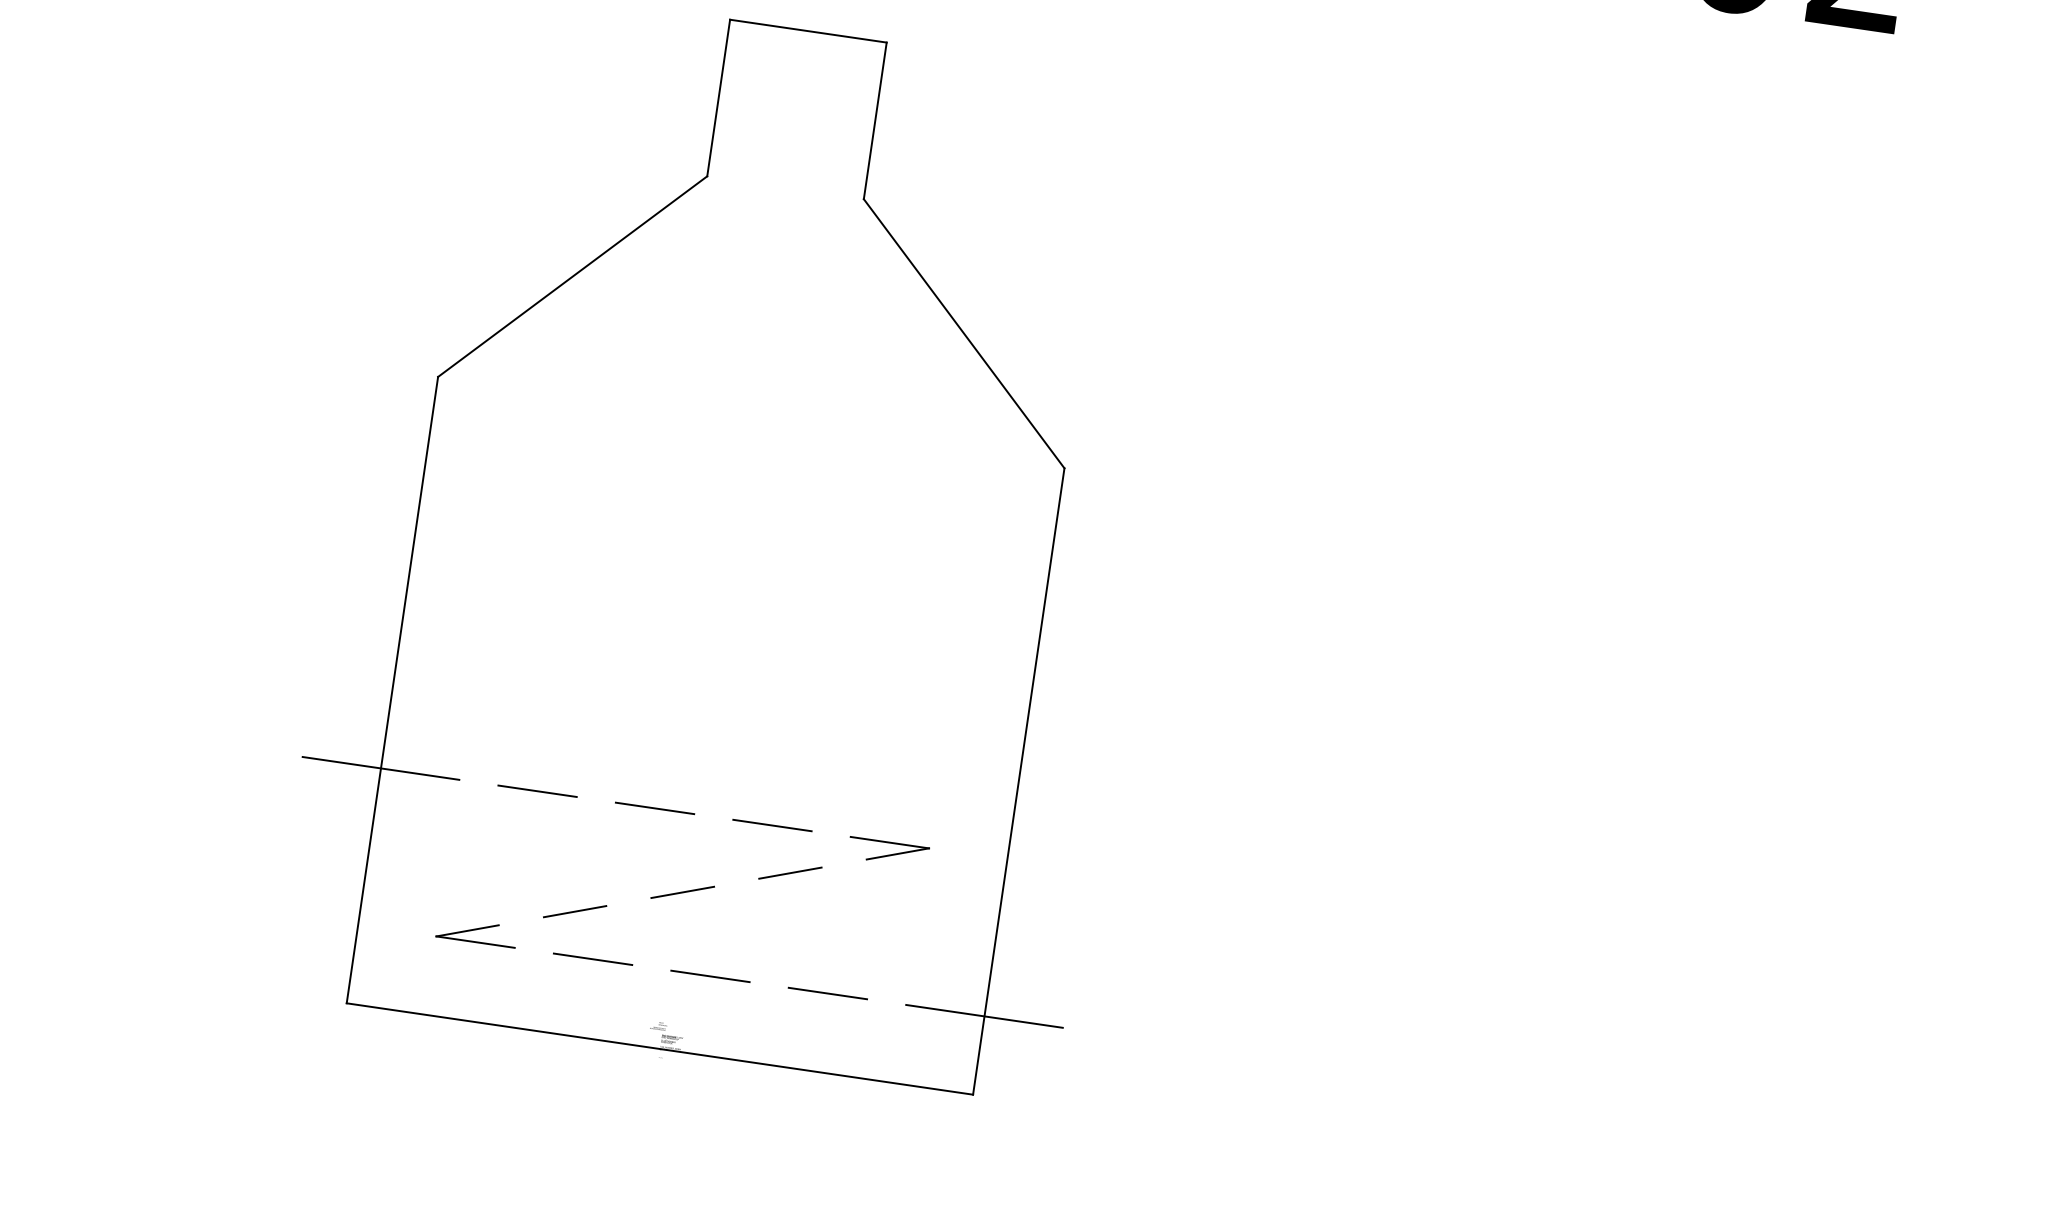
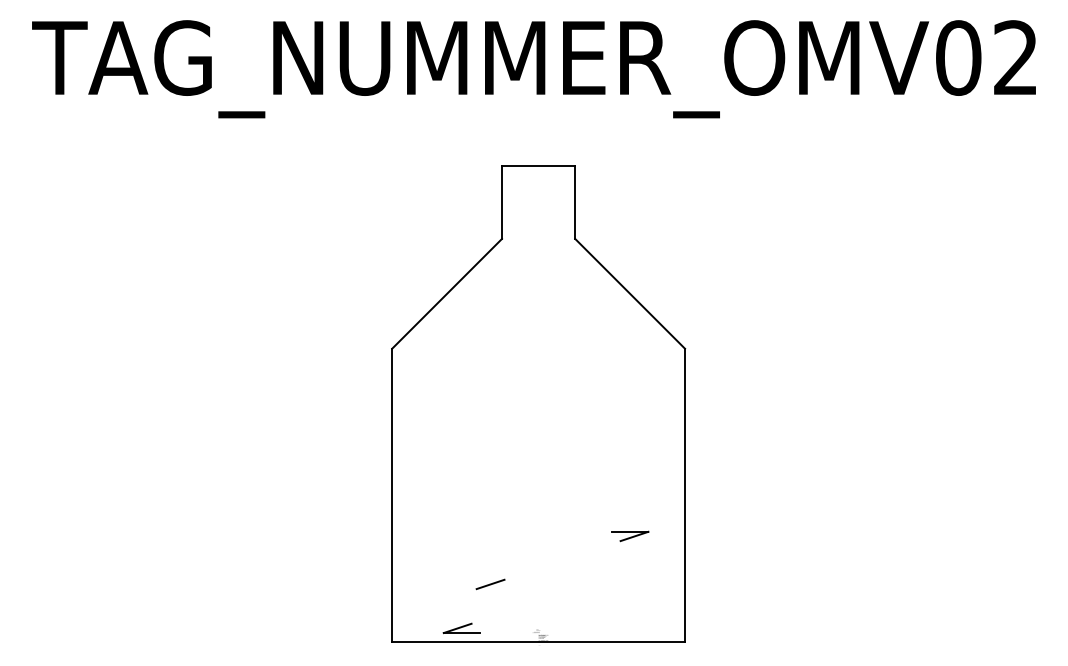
line: (379, 767) -> (391, 531), removed
line: (537, 790) -> (465, 531), removed
line: (653, 807) -> (519, 531), removed
line: (771, 824) -> (574, 531), removed
line: (790, 873) -> (586, 552), removed
line: (682, 892) -> (538, 568), removed
part: (475, 932) -> (461, 628), moved
line: (591, 960) -> (501, 605), removed
line: (709, 977) -> (556, 605), removed
line: (827, 994) -> (611, 605), removed
line: (983, 1017) -> (684, 605), removed

